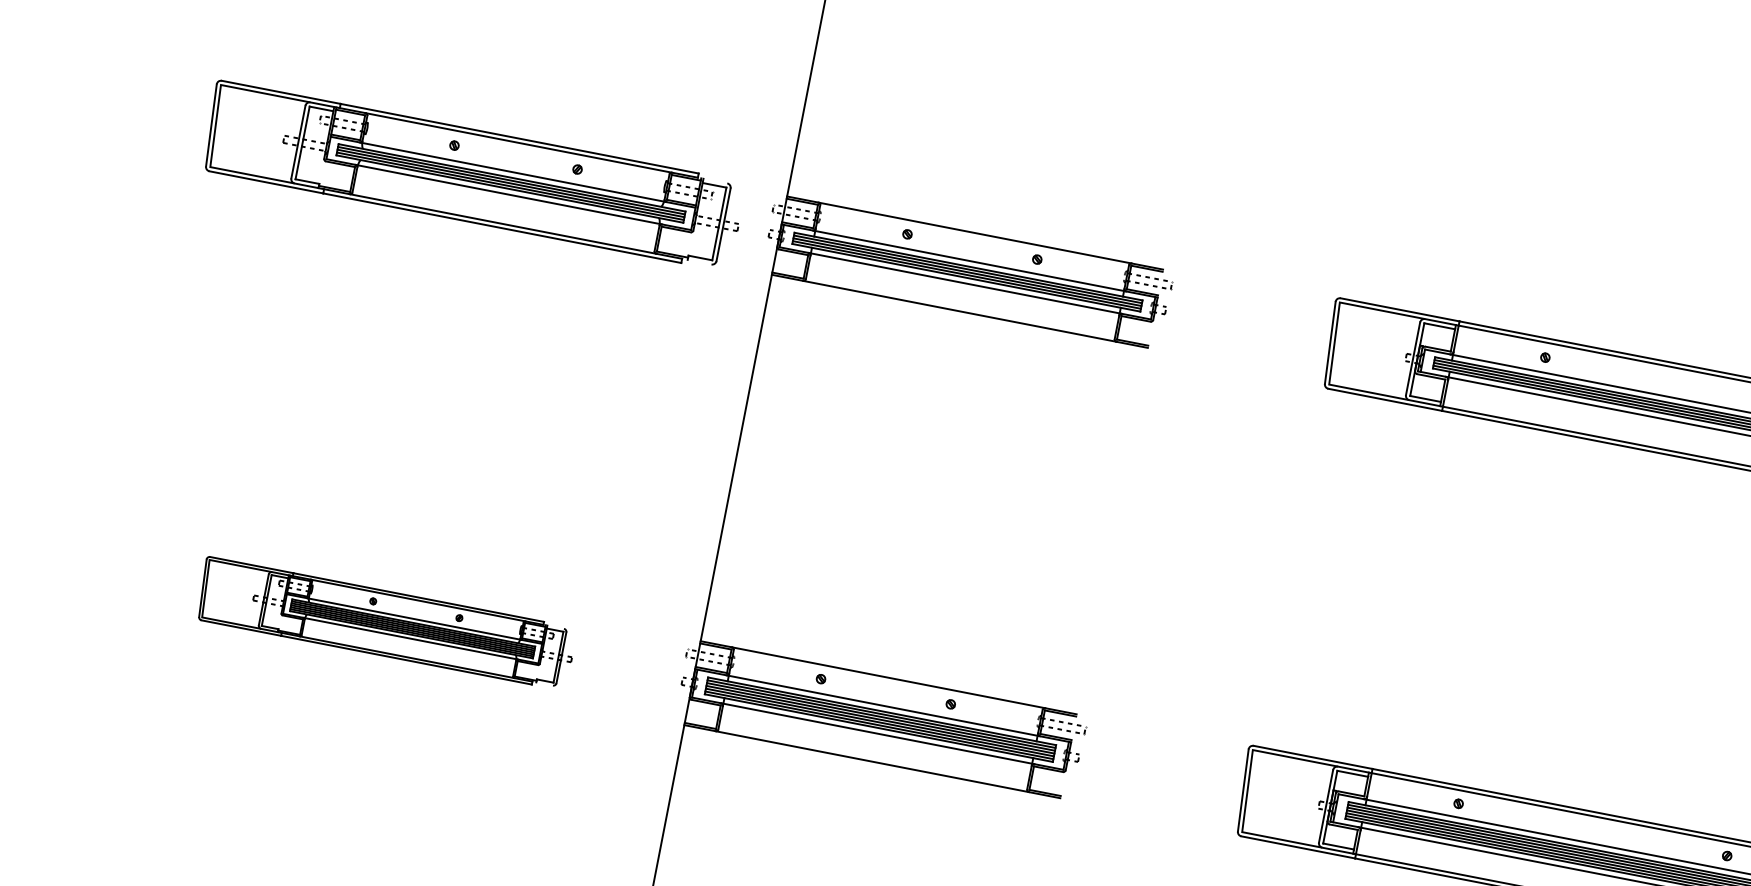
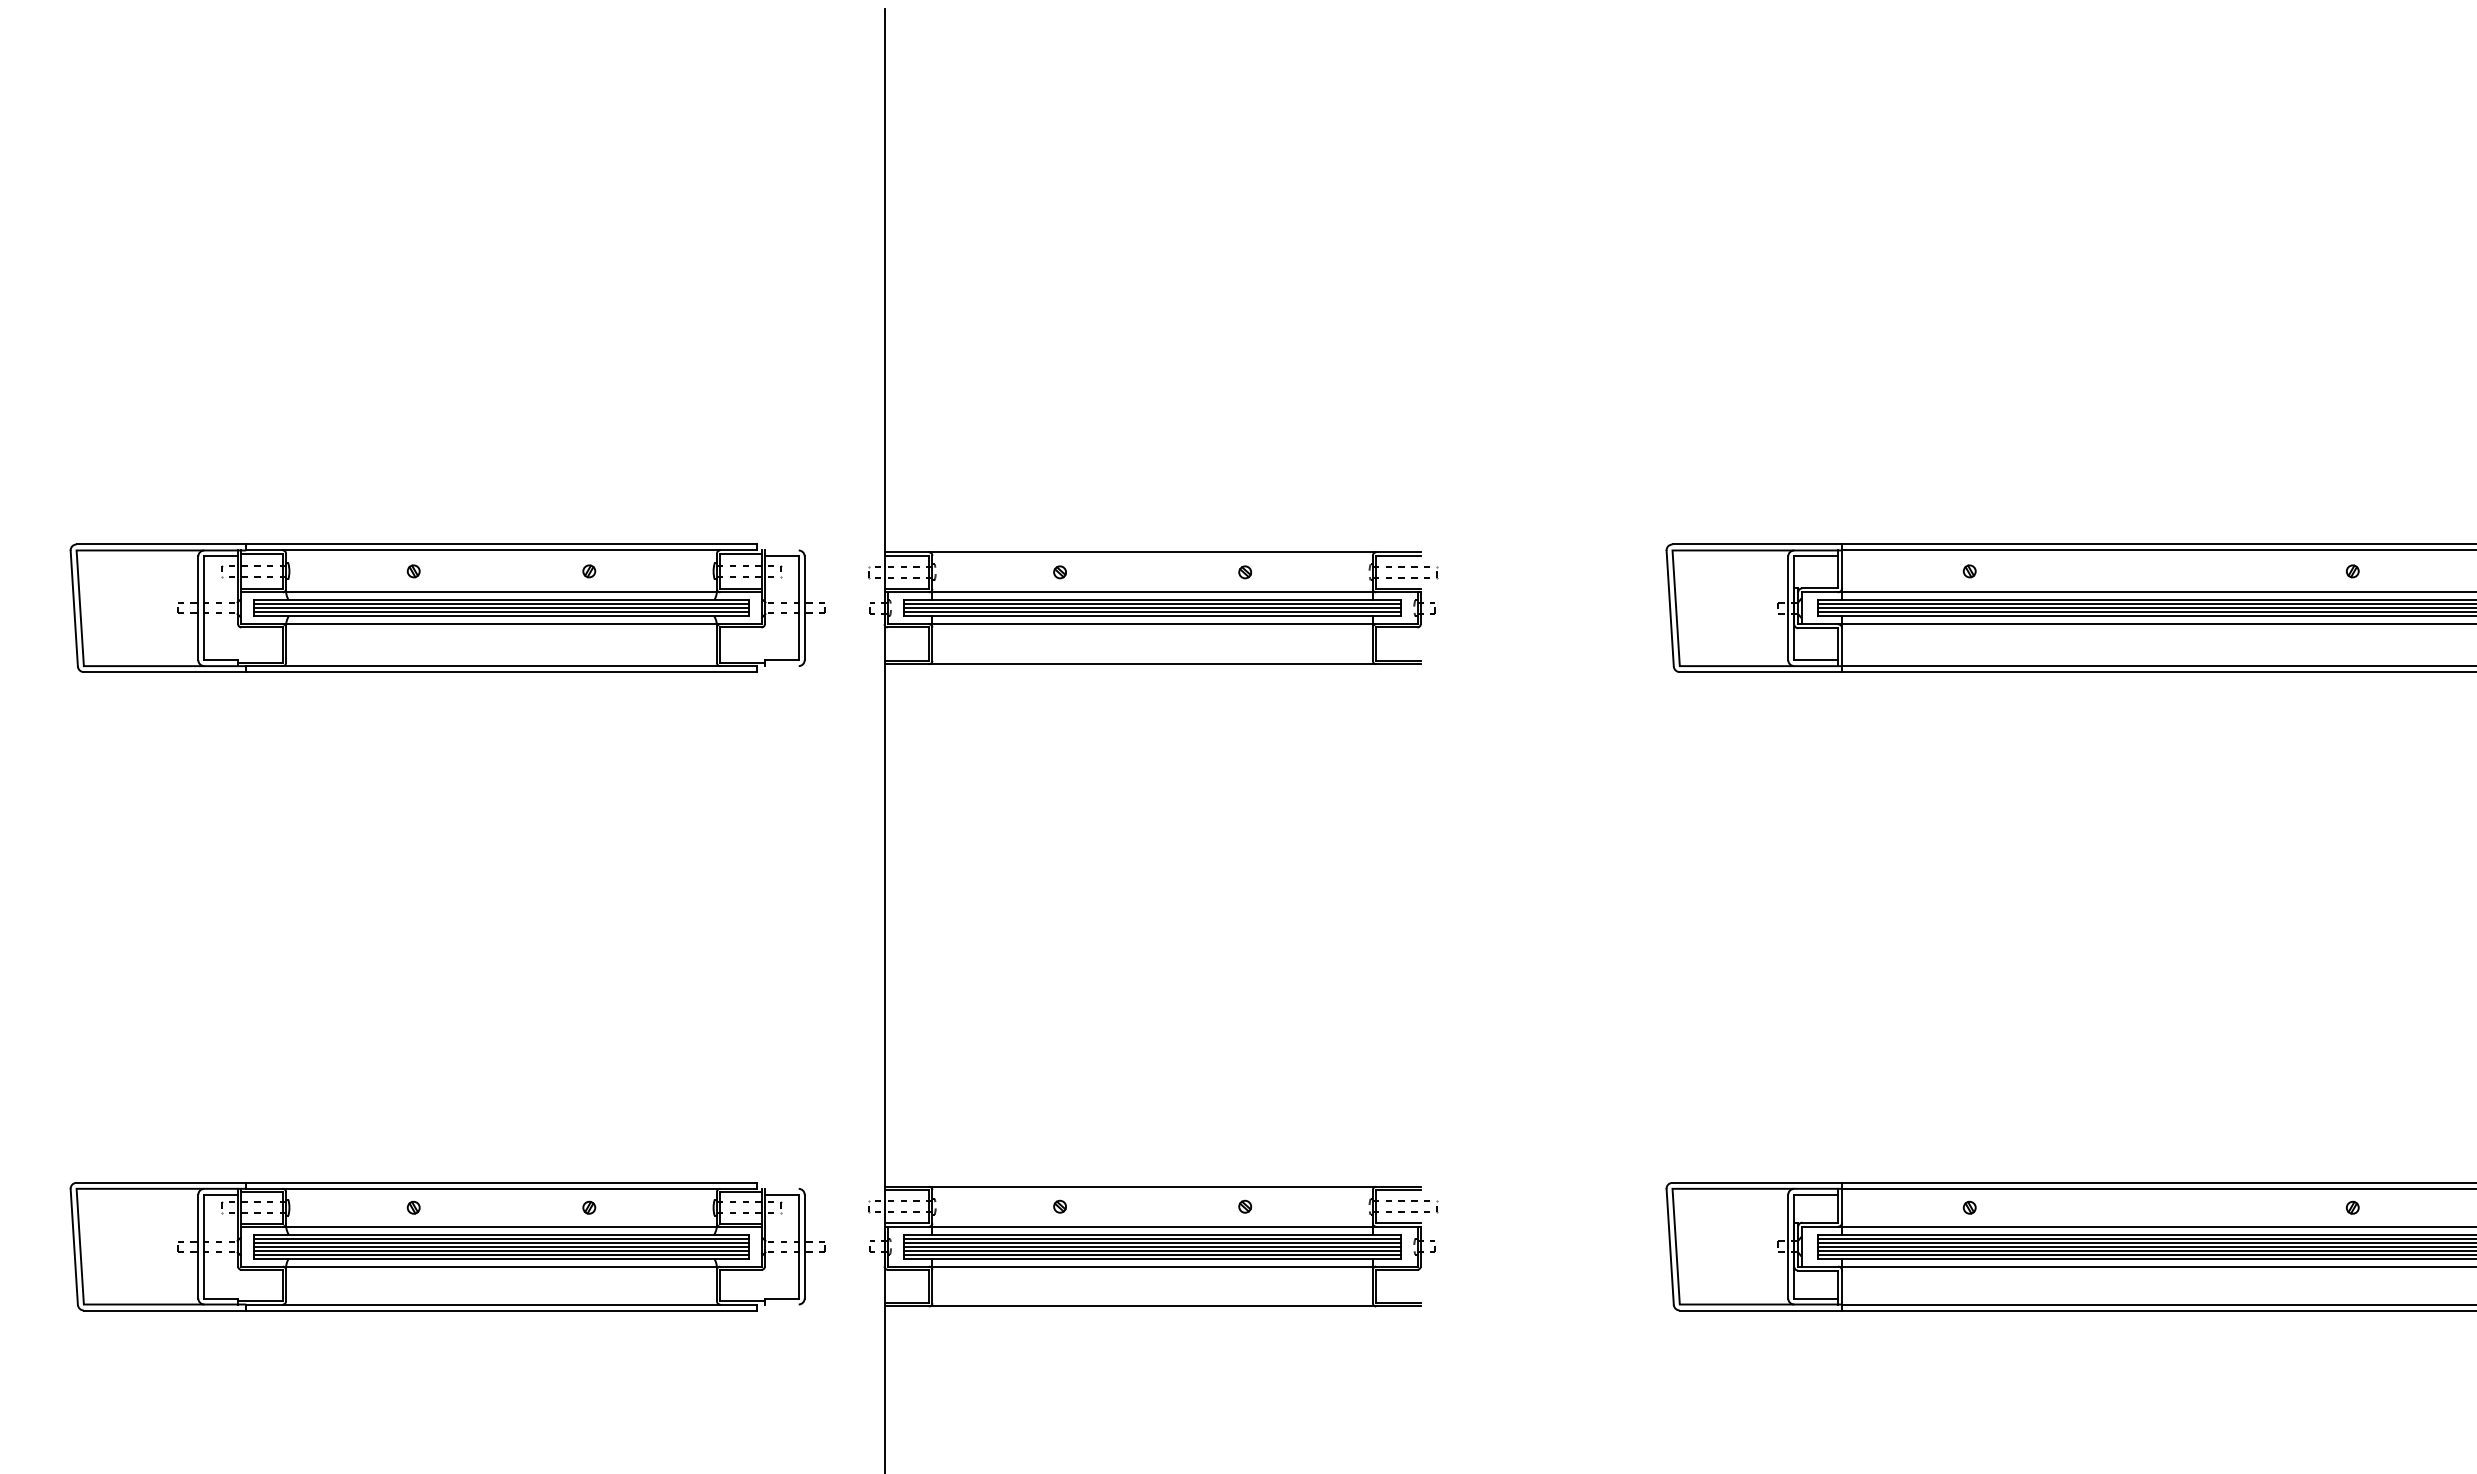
part: (386, 623) -> (447, 1246), size x1.43

